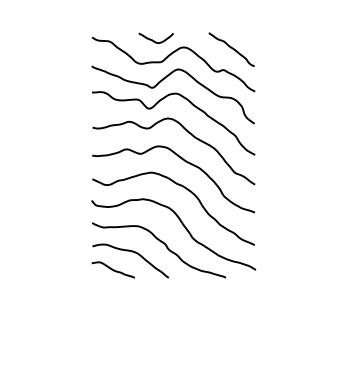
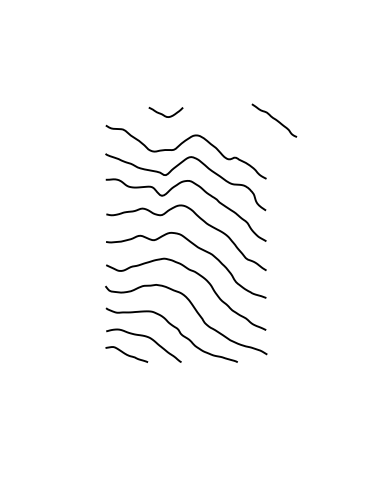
curve: (154, 40) -> (164, 114), moved
curve: (231, 48) -> (274, 119), moved

